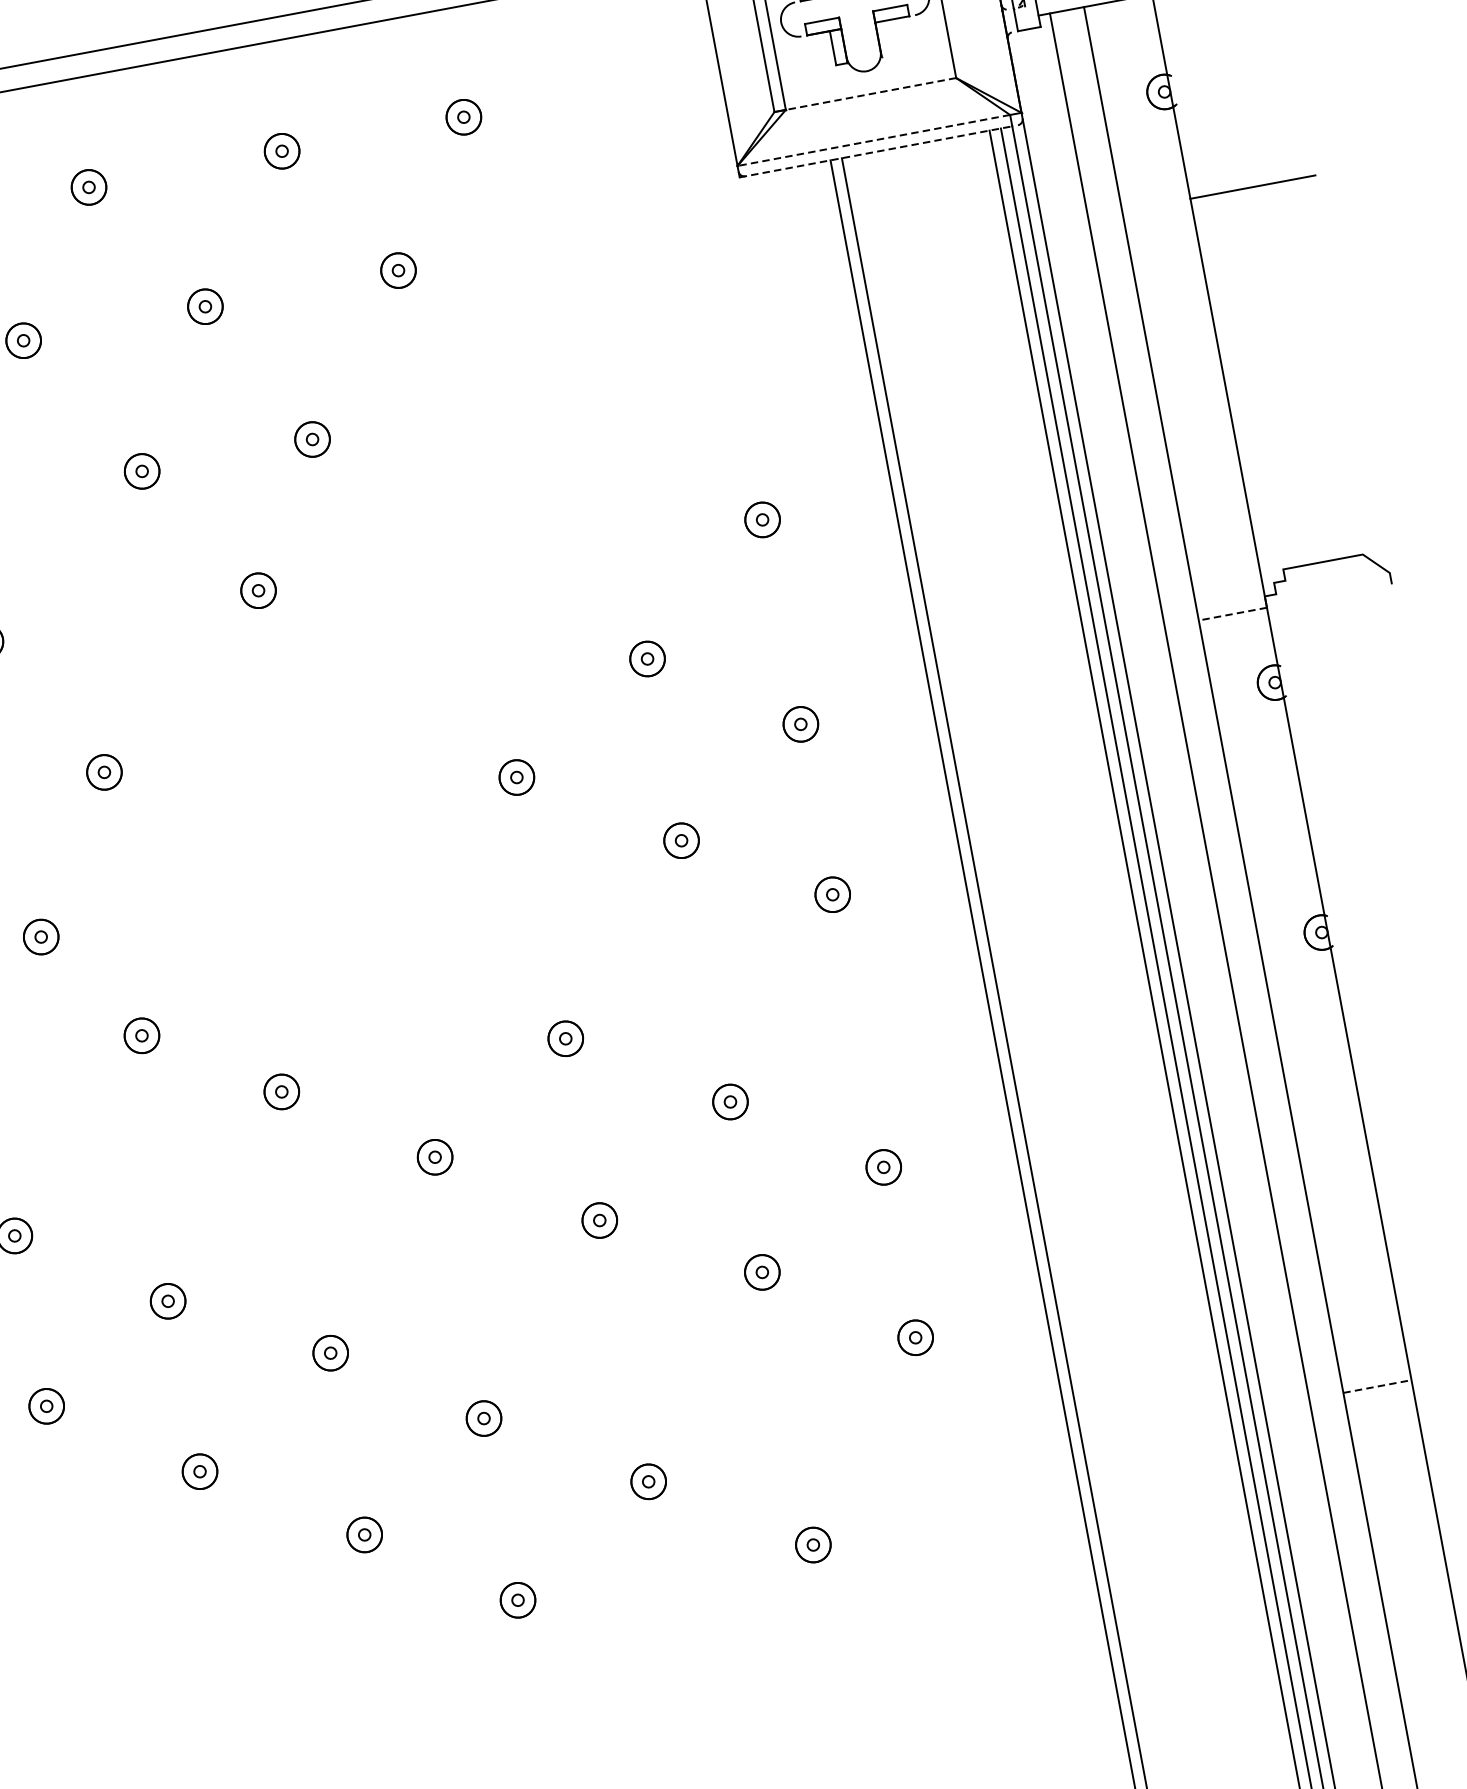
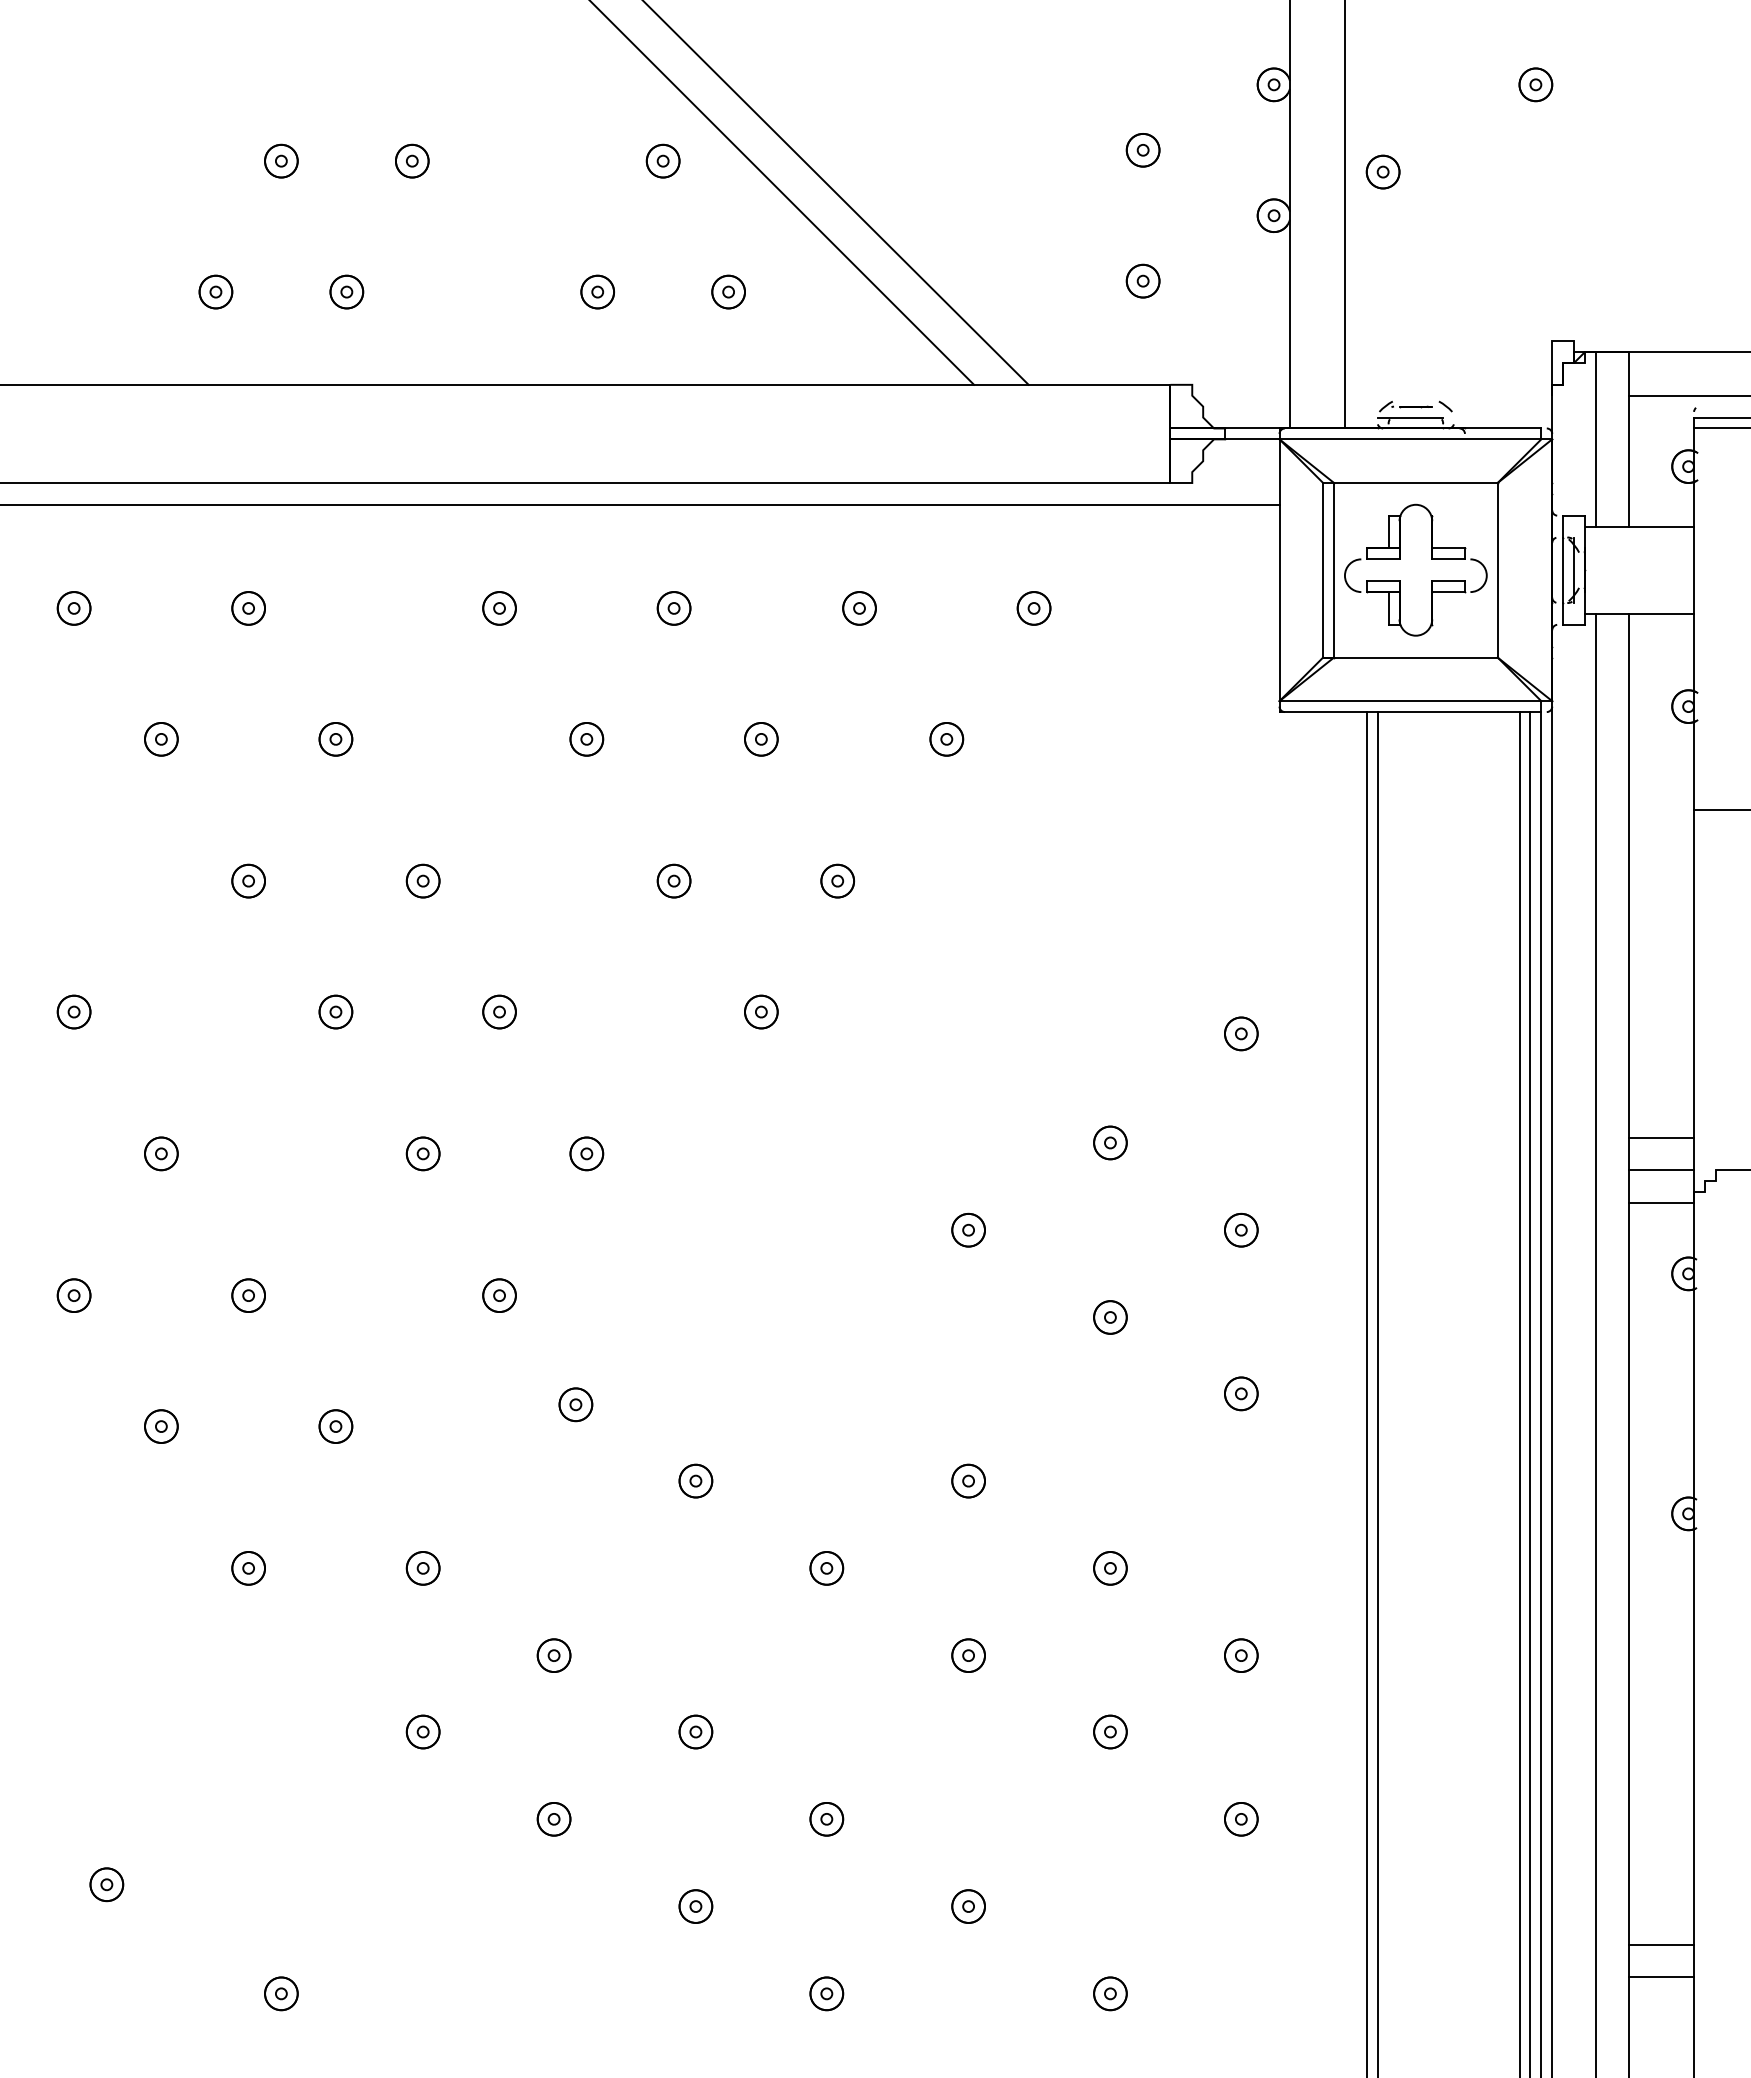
line: (870, 94) -> (1415, 657), dashed -> solid
line: (873, 140) -> (1410, 701), dashed -> solid
line: (876, 152) -> (1410, 712), dashed -> solid
line: (1220, 545) -> (1661, 1137), added
line: (1226, 580) -> (1661, 1170), added
line: (1233, 613) -> (1661, 1202), dashed -> solid
line: (1377, 1386) -> (1661, 1944), dashed -> solid
line: (1384, 1420) -> (1661, 1977), added

